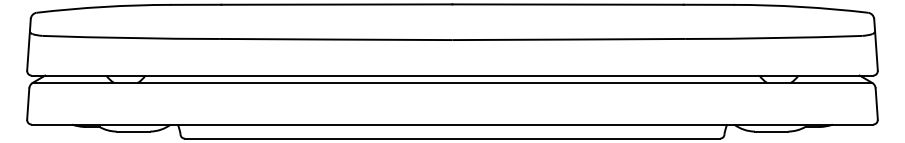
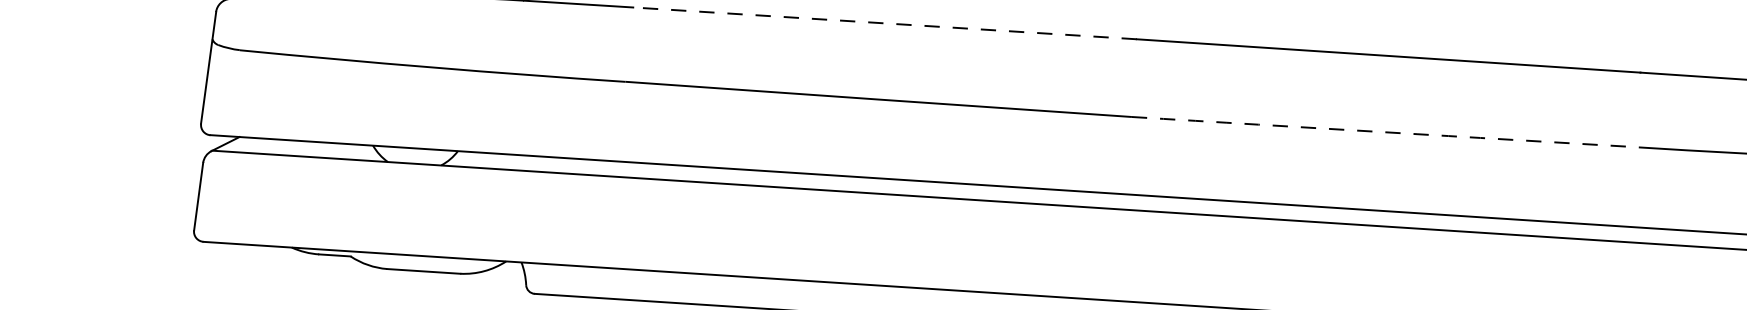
line: (336, 4) -> (884, 23), solid -> dashed
arc: (568, 39) -> (1384, 132), solid -> dashed

